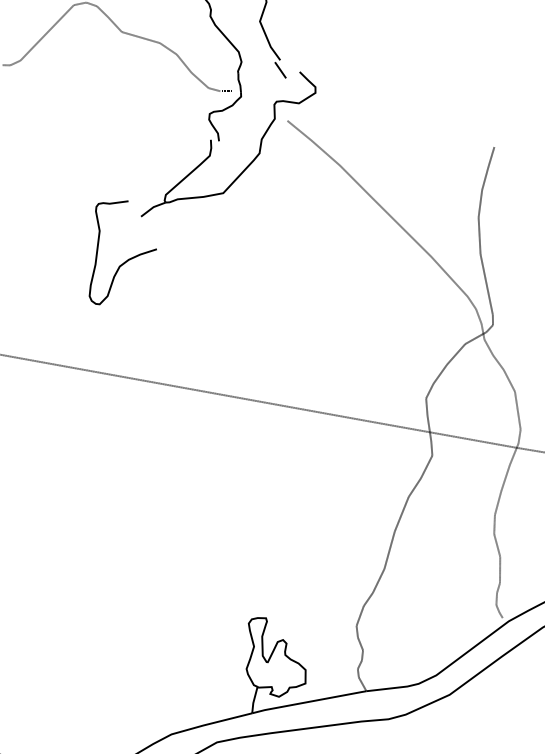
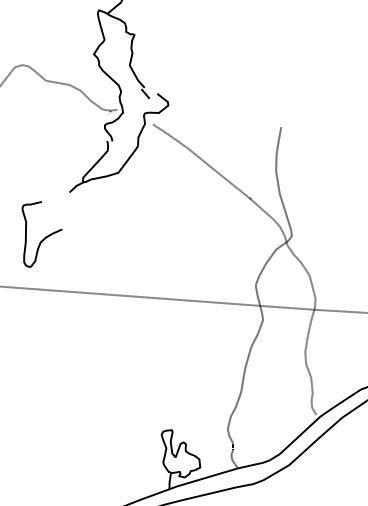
curve: (126, 259) -> (44, 237), moved

